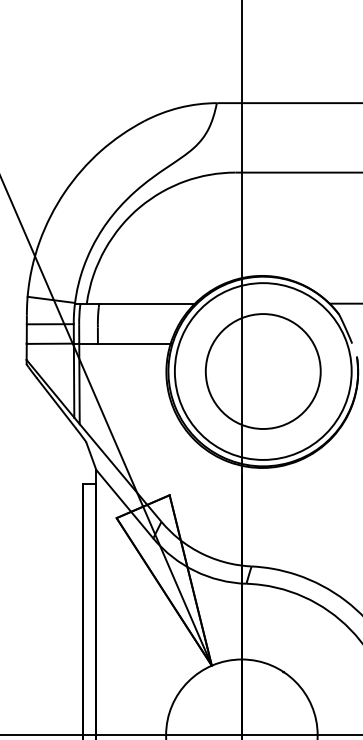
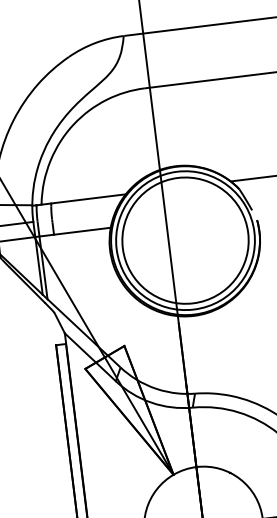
circle: (262, 371) -> (184, 240), size x1.4

